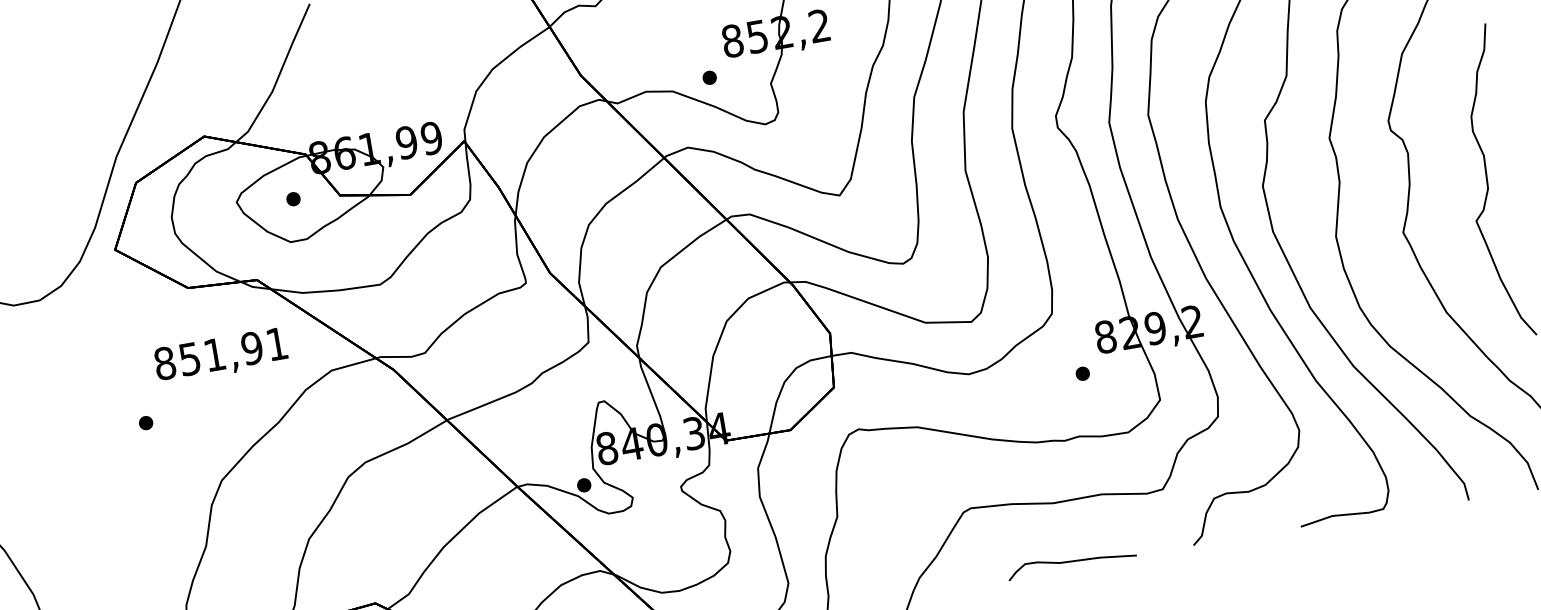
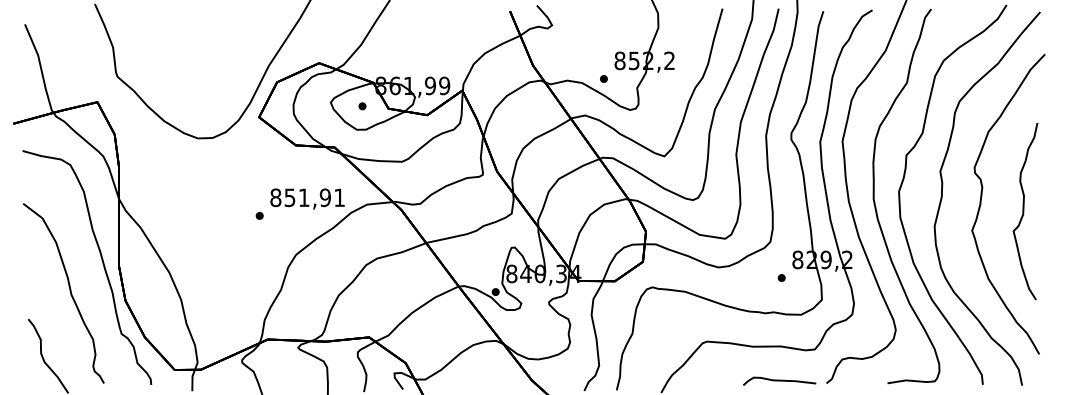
text: (220, 355) -> (307, 198), moved
curve: (1071, 561) -> (779, 380), moved

